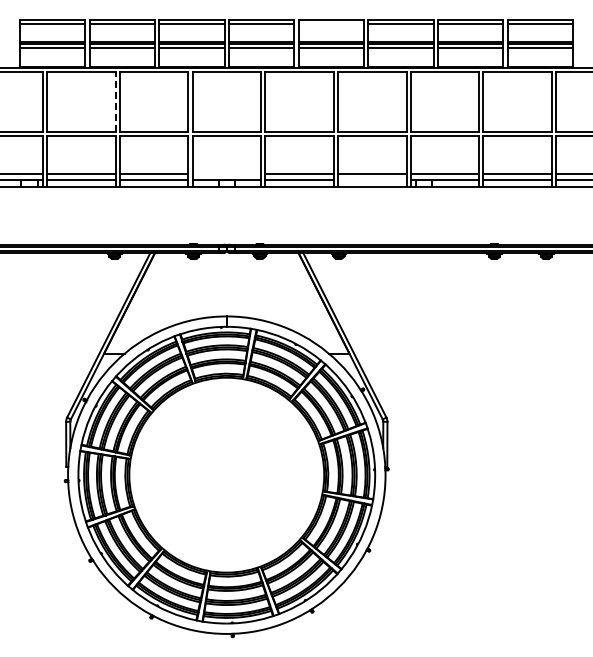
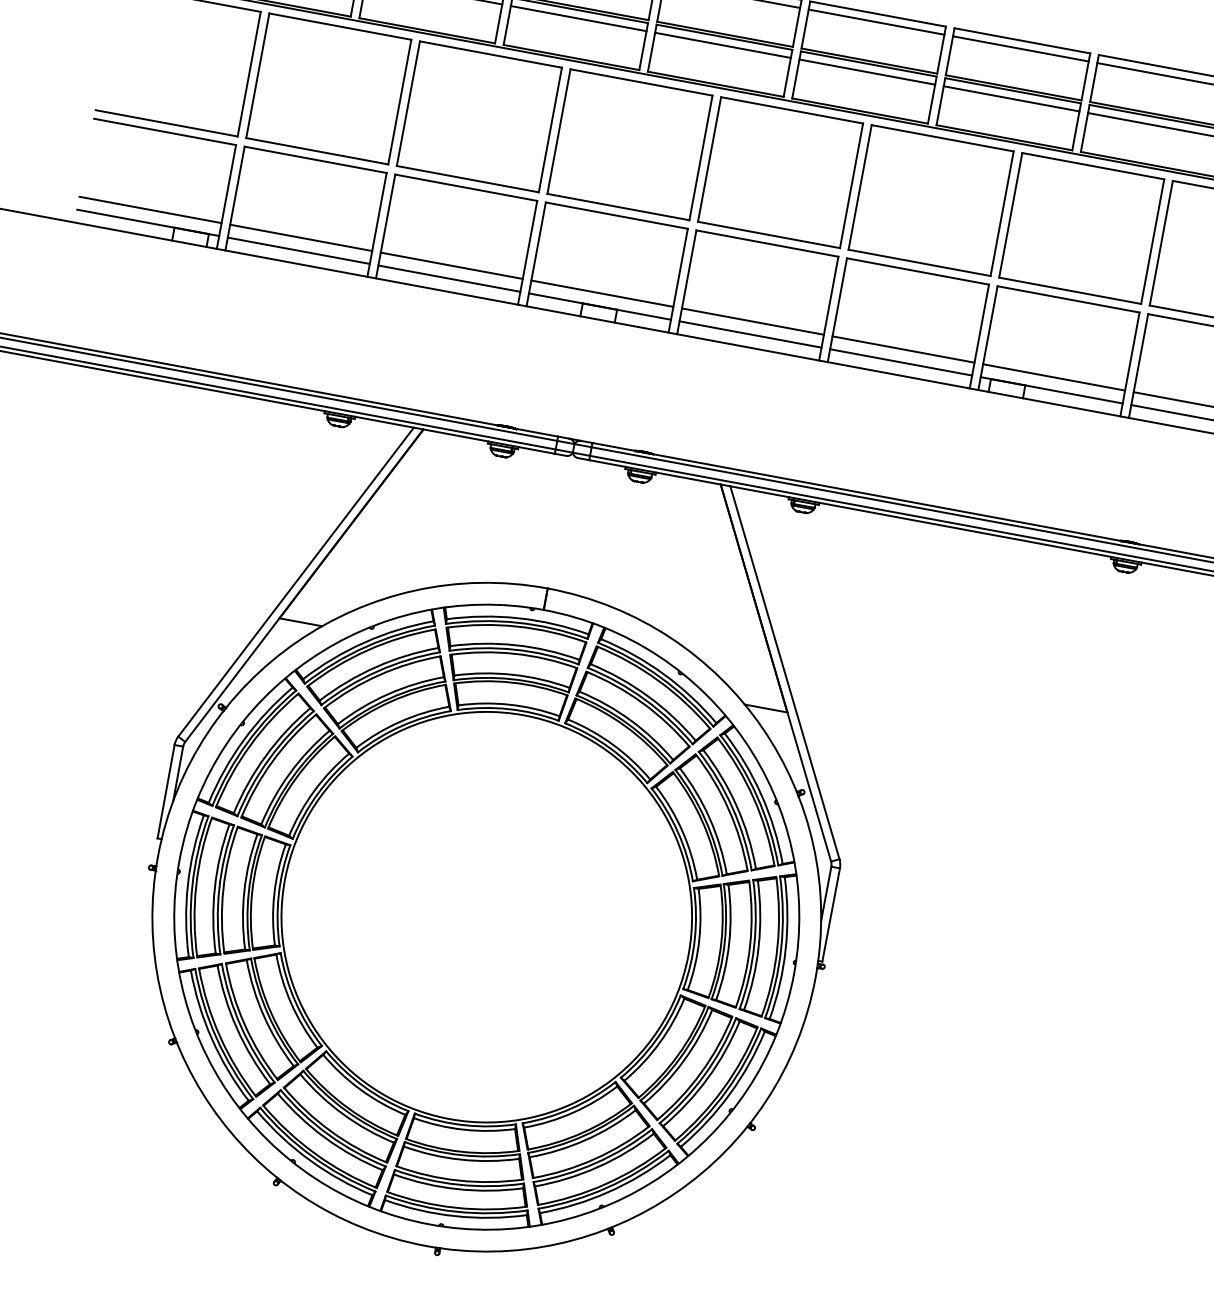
line: (331, 23) -> (876, 22), added
line: (115, 101) -> (399, 100), dashed -> solid
line: (226, 174) -> (601, 294), added
line: (371, 180) -> (899, 362), added

